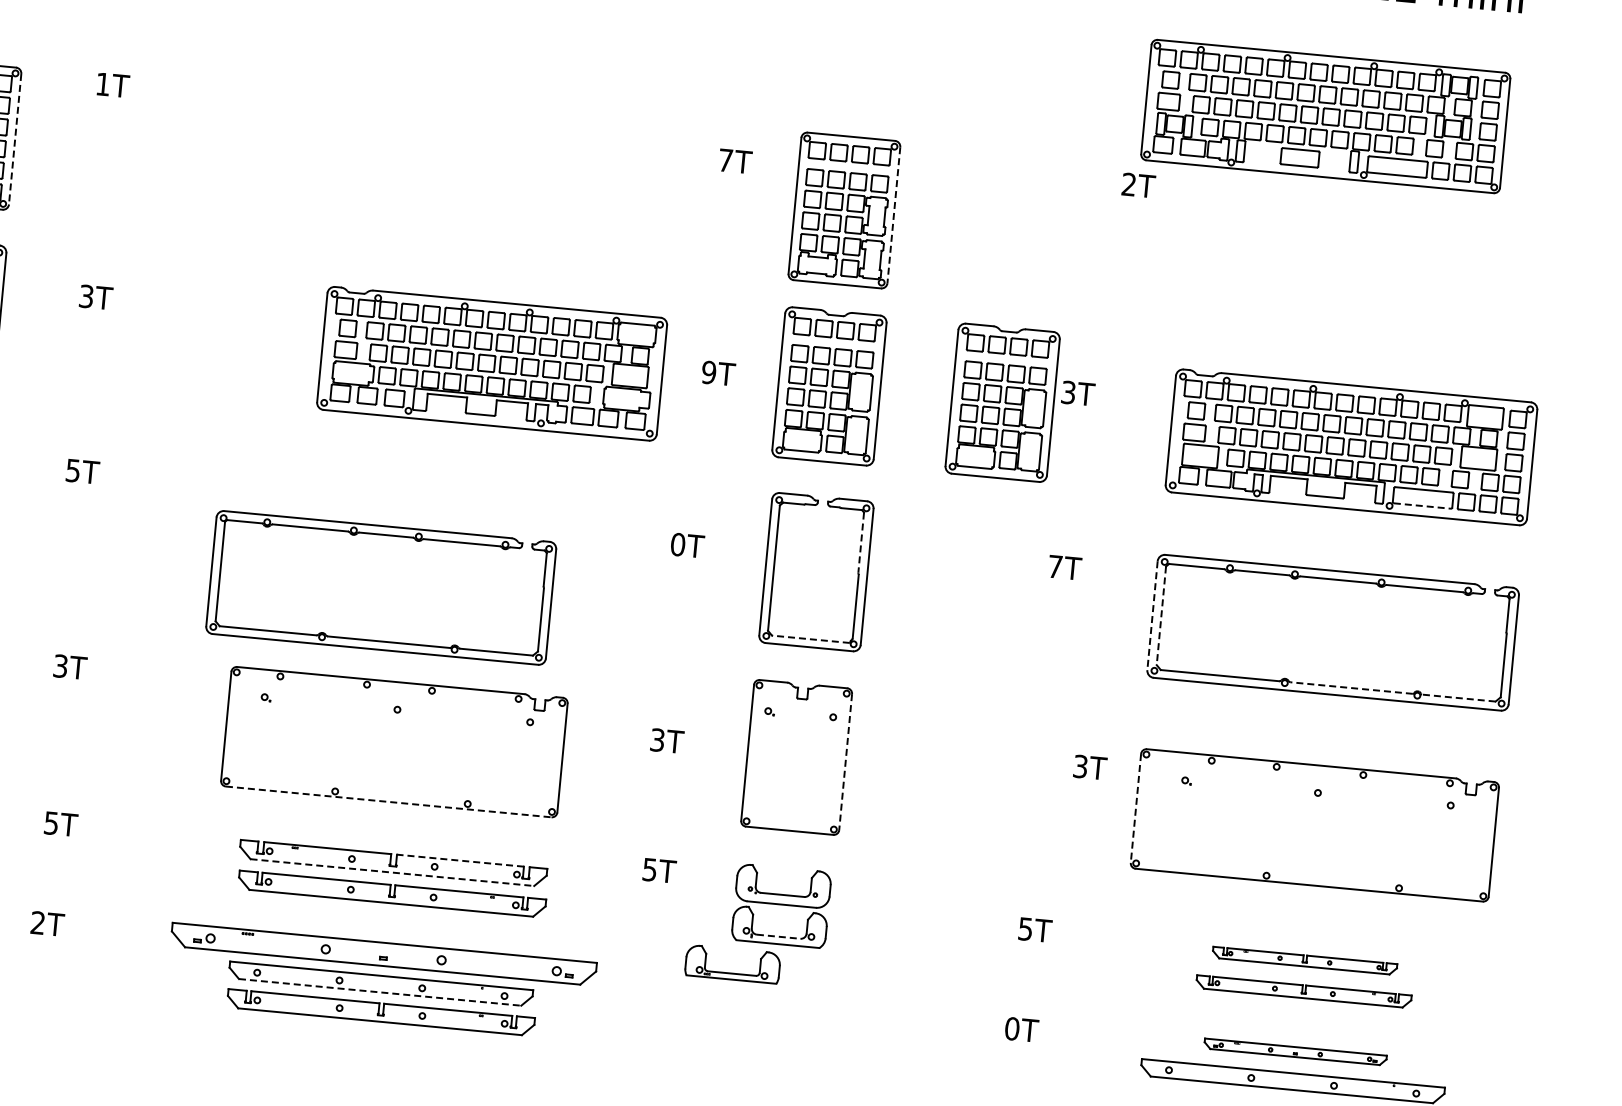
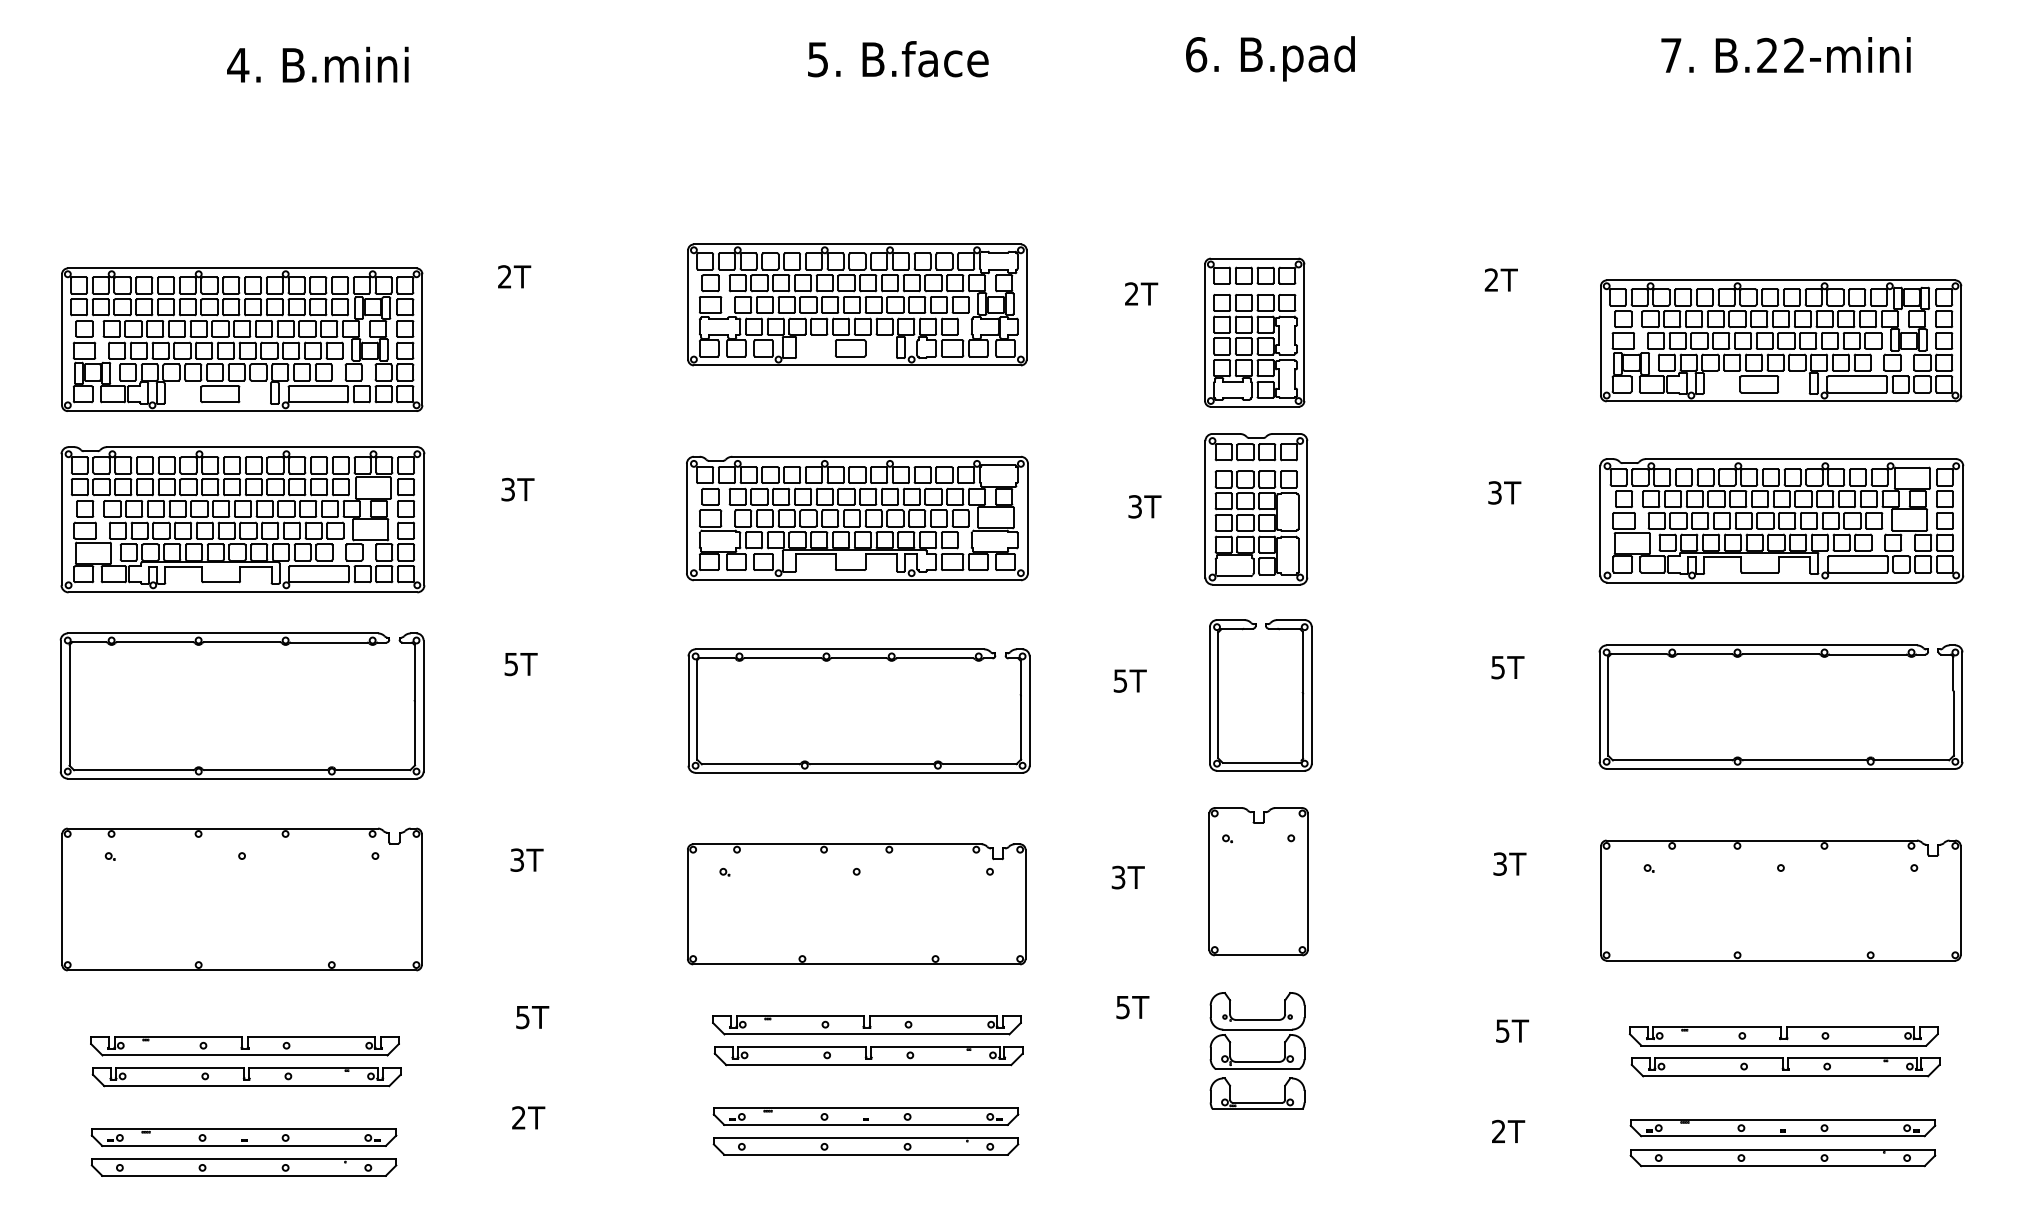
text: (102, 83) -> (504, 276), 1T -> 2T
part: (1326, 116) -> (1781, 340), moved
line: (15, 138) -> (422, 339), dashed -> solid
part: (451, 145) -> (857, 304), added
text: (725, 159) -> (1131, 293), 7T -> 2T
text: (1137, 184) -> (1500, 279), moved
line: (893, 215) -> (1304, 333), dashed -> solid
part: (492, 363) -> (857, 518), moved
text: (709, 372) -> (1135, 506), 9T -> 3T
part: (1002, 403) -> (1430, 509), removed
line: (1421, 505) -> (1857, 572), dashed -> solid
part: (385, 535) -> (858, 658), moved
line: (860, 543) -> (1302, 662), dashed -> solid
text: (678, 544) -> (1120, 680), 0T -> 5T
text: (1054, 566) -> (1497, 667), 7T -> 5T
line: (1161, 615) -> (1608, 706), dashed -> solid
line: (1152, 616) -> (1599, 707), dashed -> solid
line: (810, 639) -> (1261, 762), dashed -> solid
line: (1351, 688) -> (1804, 760), dashed -> solid
line: (1459, 698) -> (1912, 760), dashed -> solid
line: (845, 762) -> (1307, 882), dashed -> solid
text: (1089, 766) -> (1509, 863), moved
line: (389, 802) -> (857, 964), dashed -> solid
line: (1136, 808) -> (1601, 900), dashed -> solid
line: (460, 861) -> (933, 1016), dashed -> solid
line: (392, 872) -> (867, 1034), dashed -> solid
line: (778, 936) -> (1257, 1061), dashed -> solid
part: (383, 954) -> (865, 1116), size x0.71
part: (1304, 960) -> (1783, 1036), size x1.67
part: (731, 973) -> (1257, 1102), moved
part: (1303, 991) -> (1785, 1067), size x1.43
line: (380, 992) -> (866, 1154), dashed -> solid
part: (380, 1013) -> (868, 1175), removed
text: (1011, 1028) -> (1498, 1131), 0T -> 2T
part: (1294, 1052) -> (1782, 1128), size x1.67

